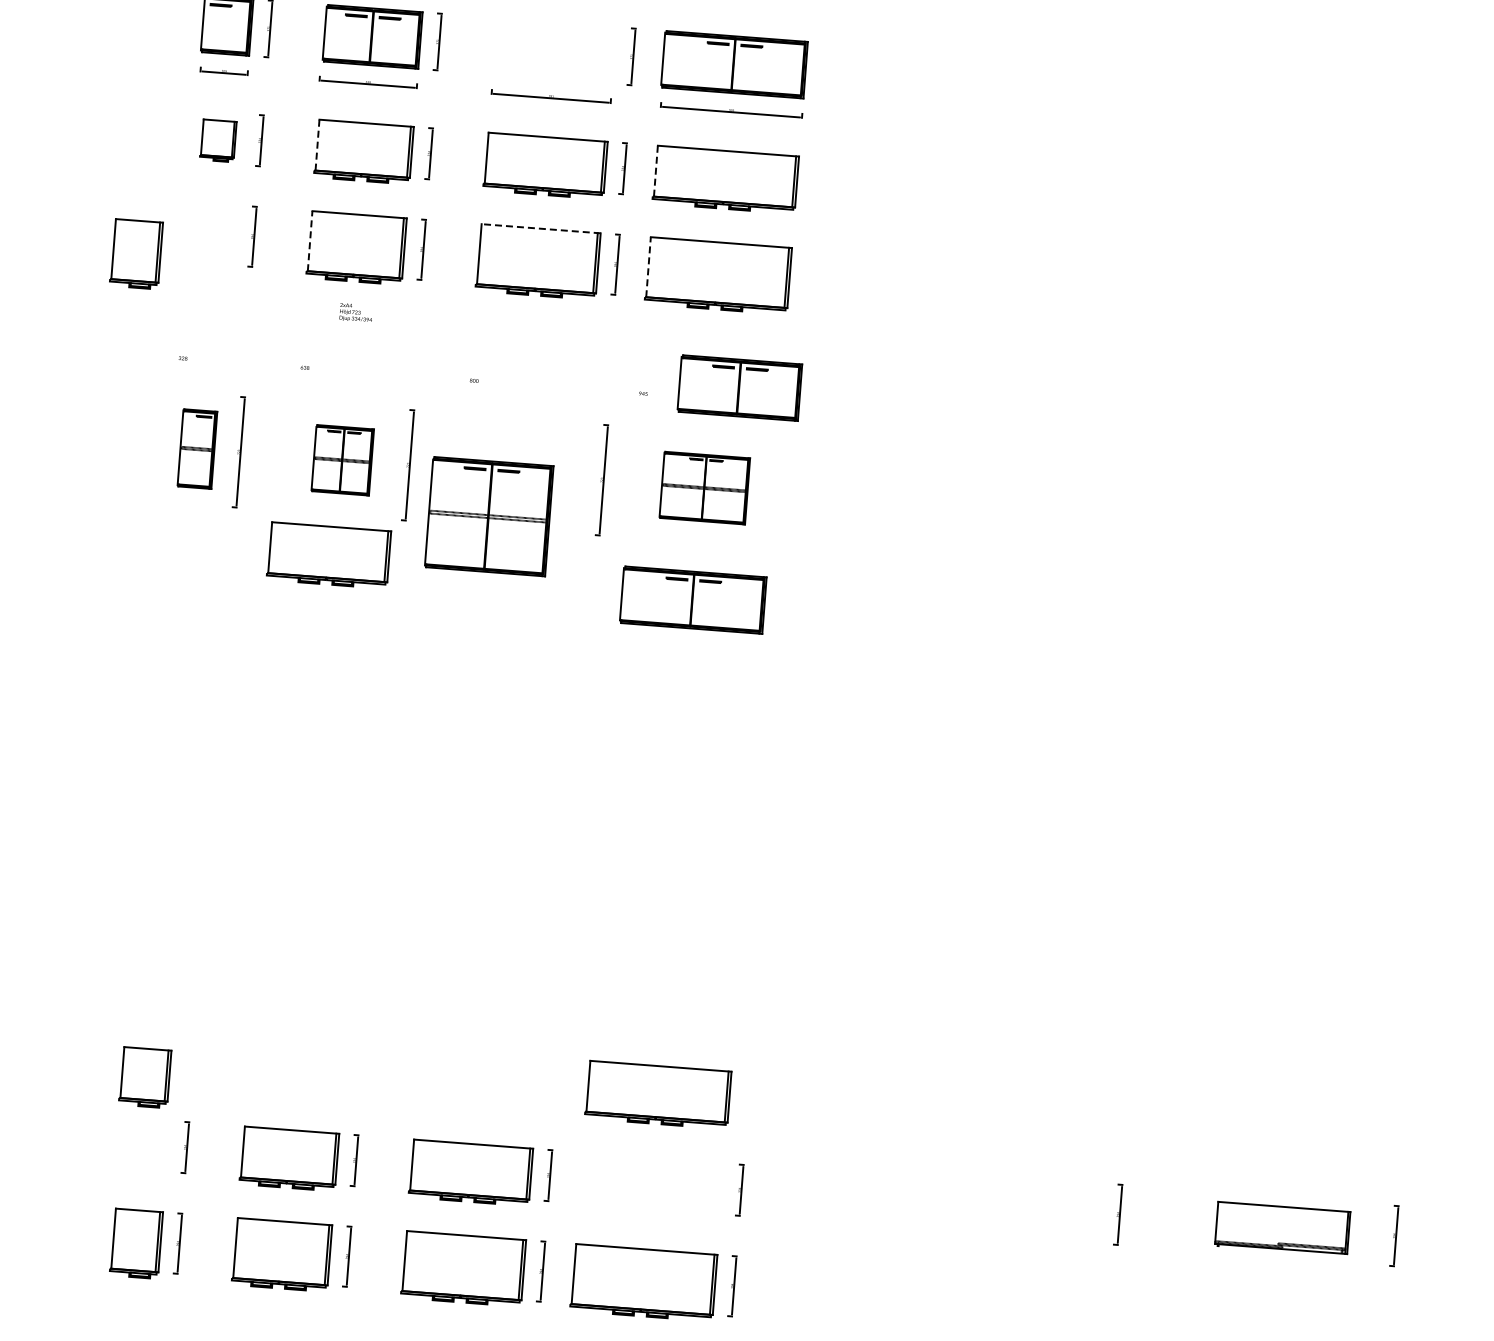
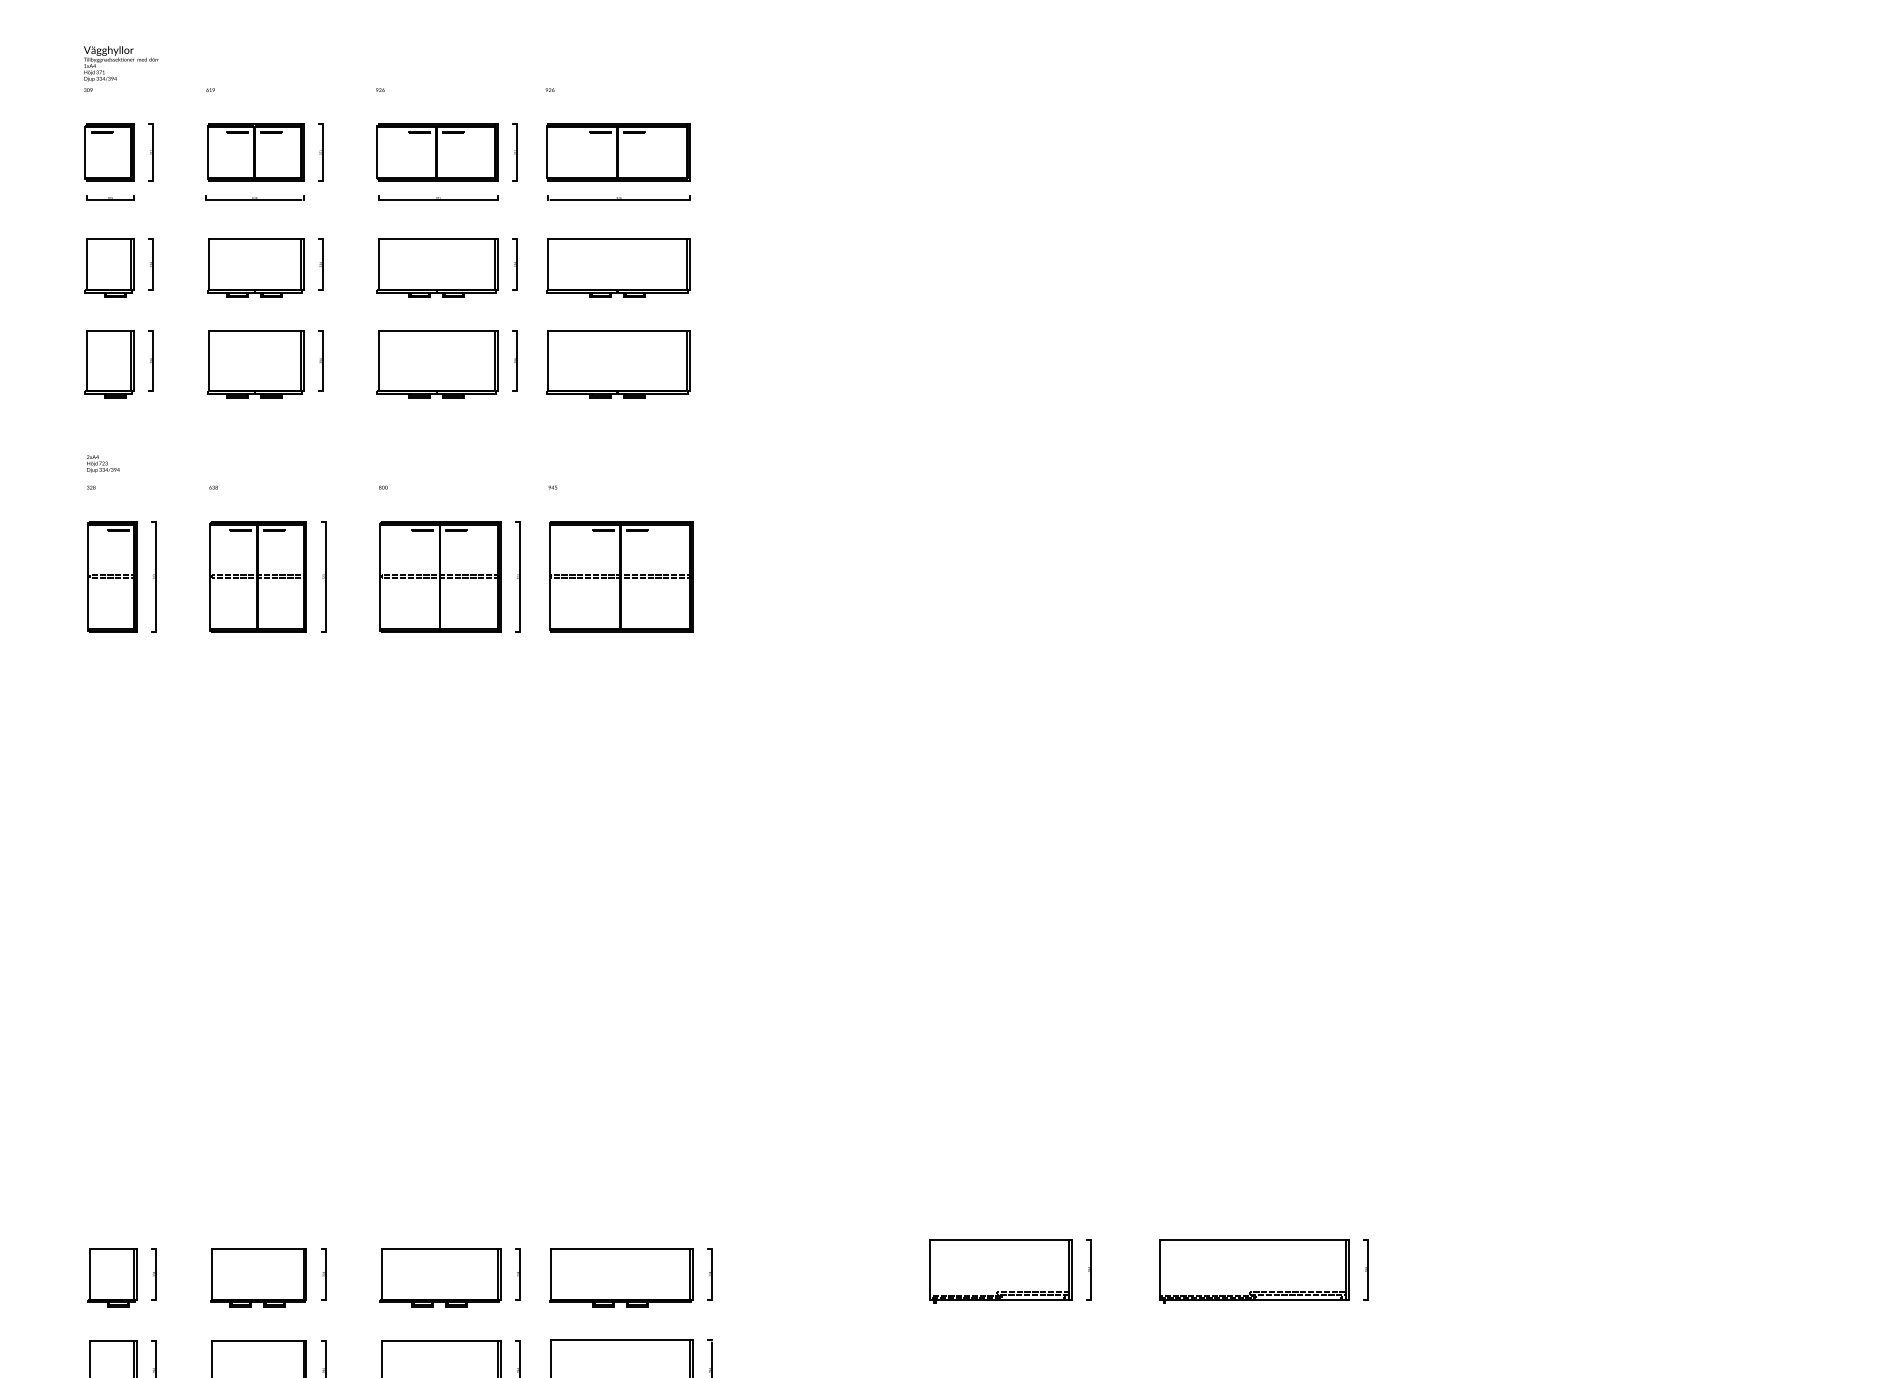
part: (218, 140) -> (109, 267), size x1.43
line: (317, 144) -> (208, 264), dashed -> solid
line: (656, 171) -> (548, 264), dashed -> solid
line: (541, 228) -> (438, 330), dashed -> solid
line: (309, 240) -> (208, 360), dashed -> solid
part: (136, 254) -> (109, 364), moved
line: (648, 266) -> (548, 360), dashed -> solid
text: (356, 312) -> (103, 463), moved
part: (739, 388) -> (437, 152), moved
part: (197, 448) -> (112, 576), size x1.43
part: (342, 459) -> (257, 576), size x1.67
part: (704, 487) -> (621, 576), size x1.67
part: (489, 516) -> (440, 576), moved
part: (328, 555) -> (251, 672), removed
part: (693, 600) -> (618, 689), removed
part: (145, 1077) -> (112, 1277), moved
part: (658, 1094) -> (621, 1277), moved
part: (1029, 1209) -> (1000, 1271), added
part: (1282, 1229) -> (1254, 1271), size x1.43

